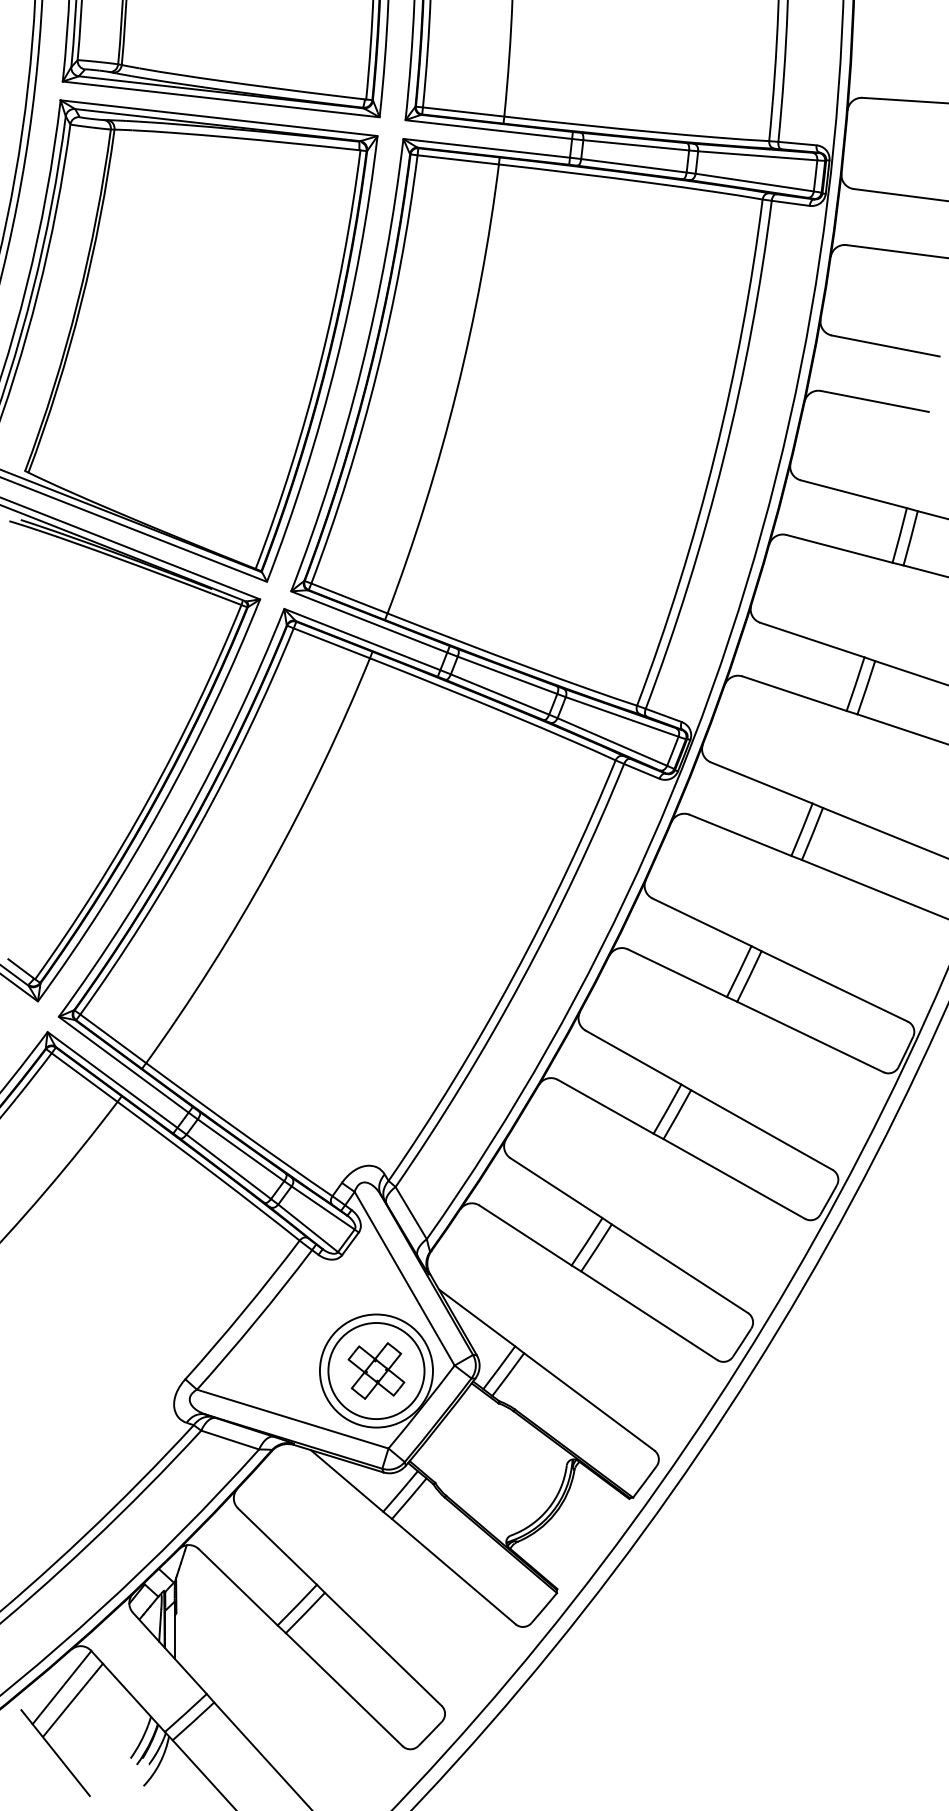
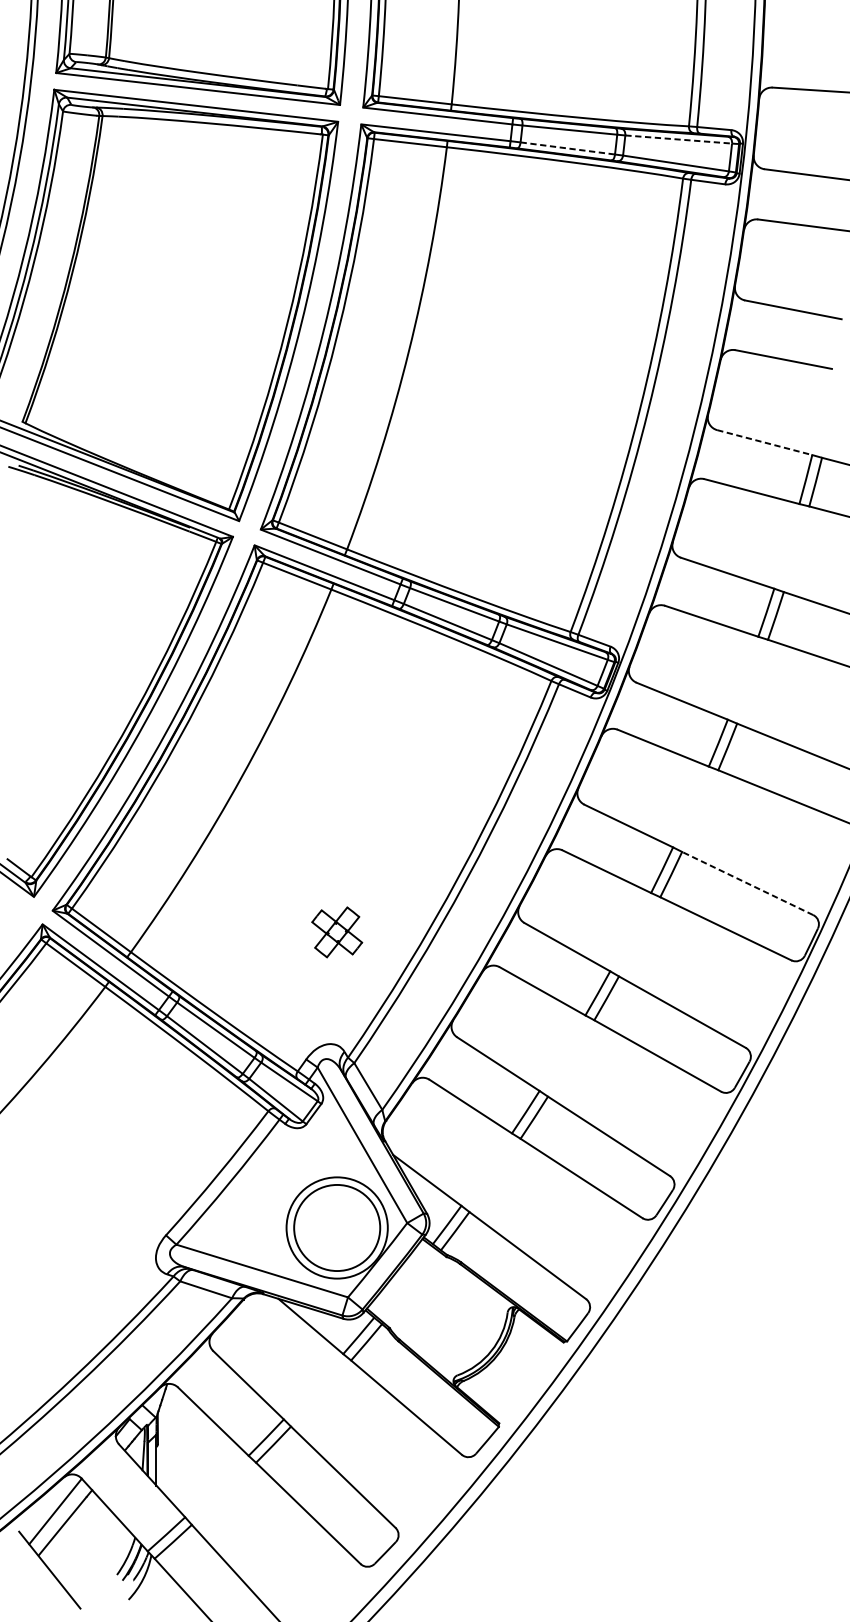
line: (757, 155) -> (678, 139), solid -> dashed
line: (634, 165) -> (568, 148), solid -> dashed
line: (853, 494) -> (764, 442), solid -> dashed
line: (834, 986) -> (747, 883), solid -> dashed
part: (376, 1370) -> (337, 931), moved

